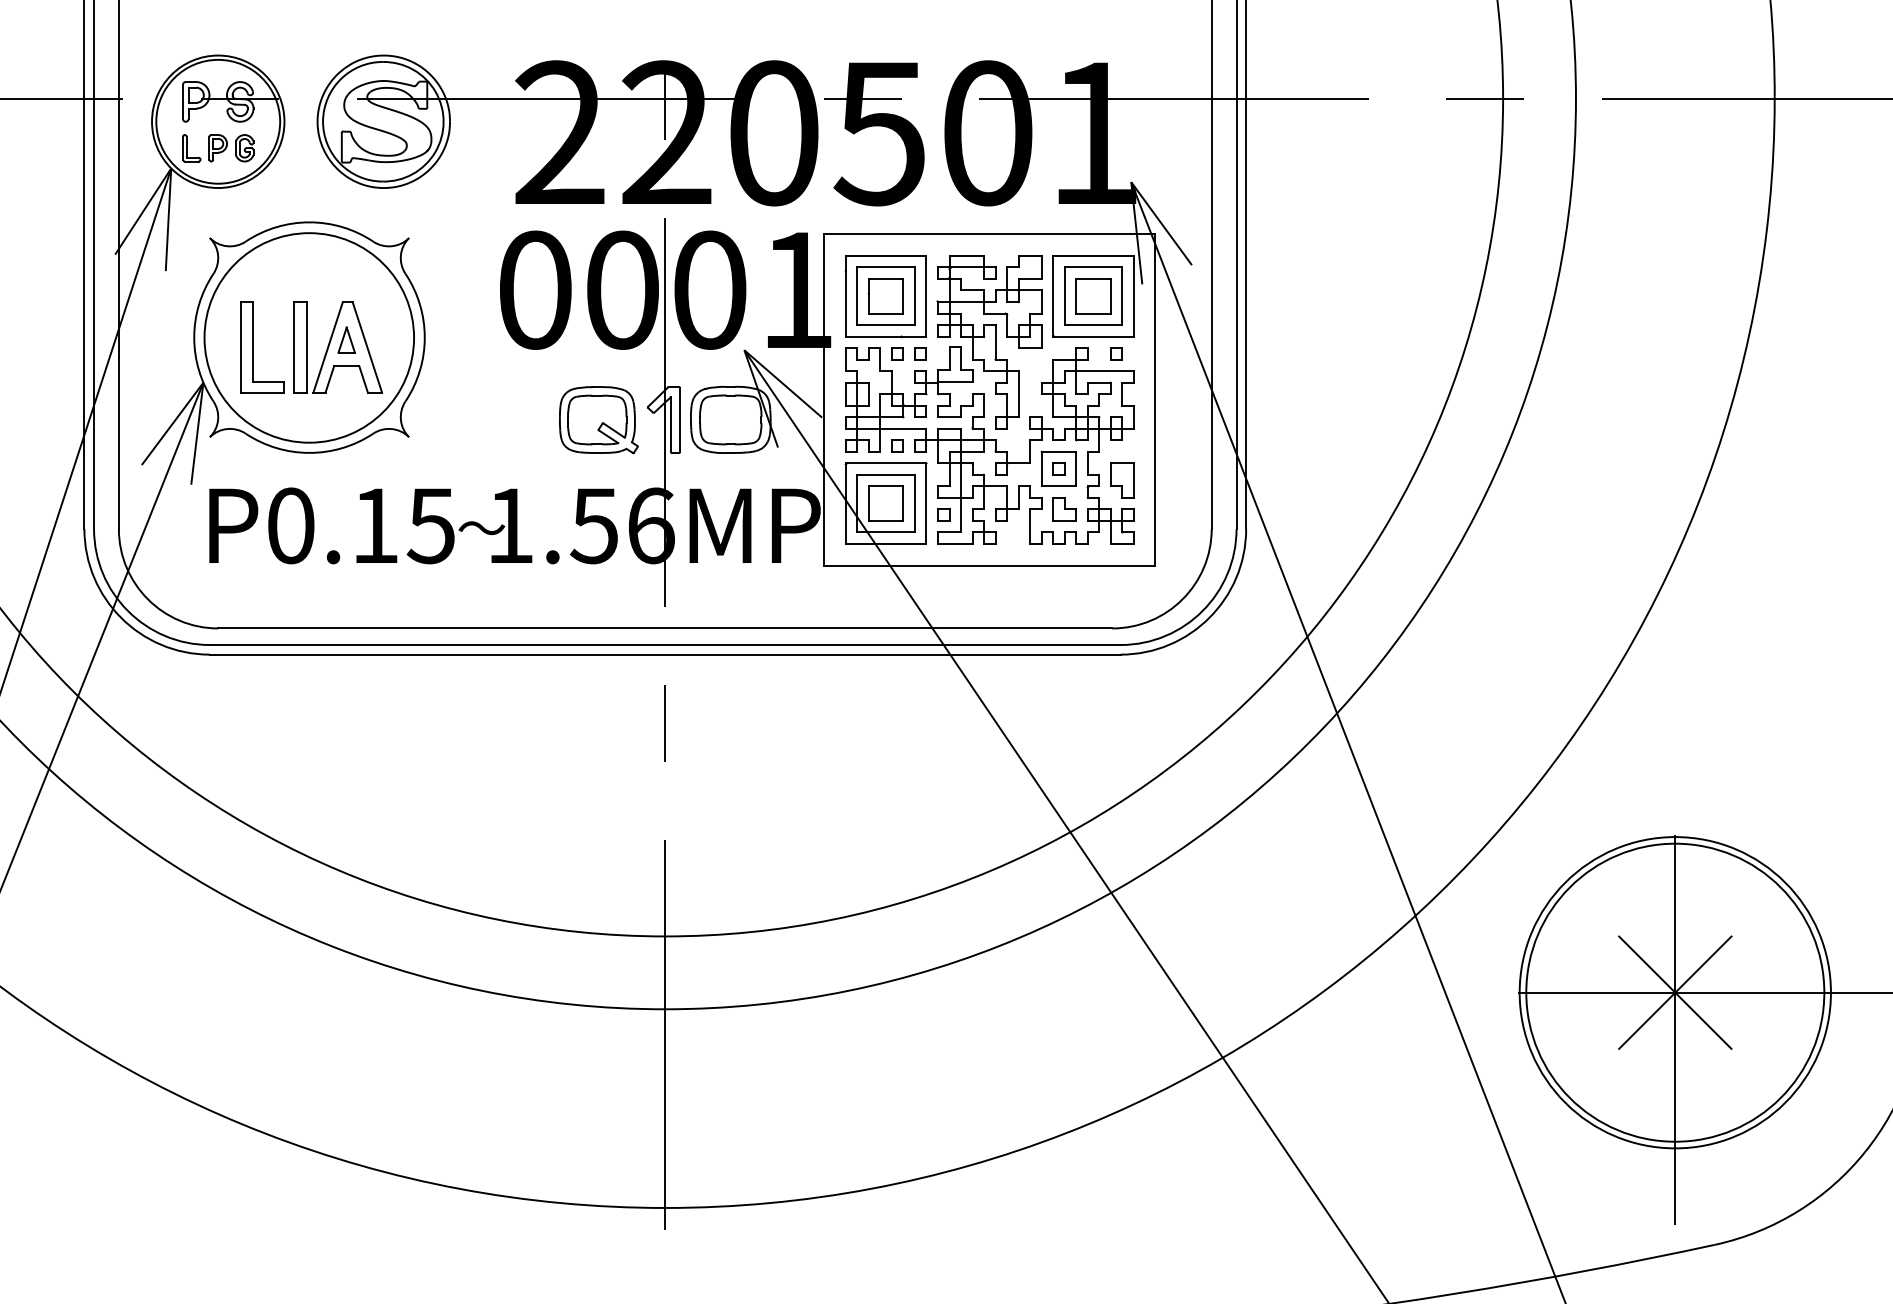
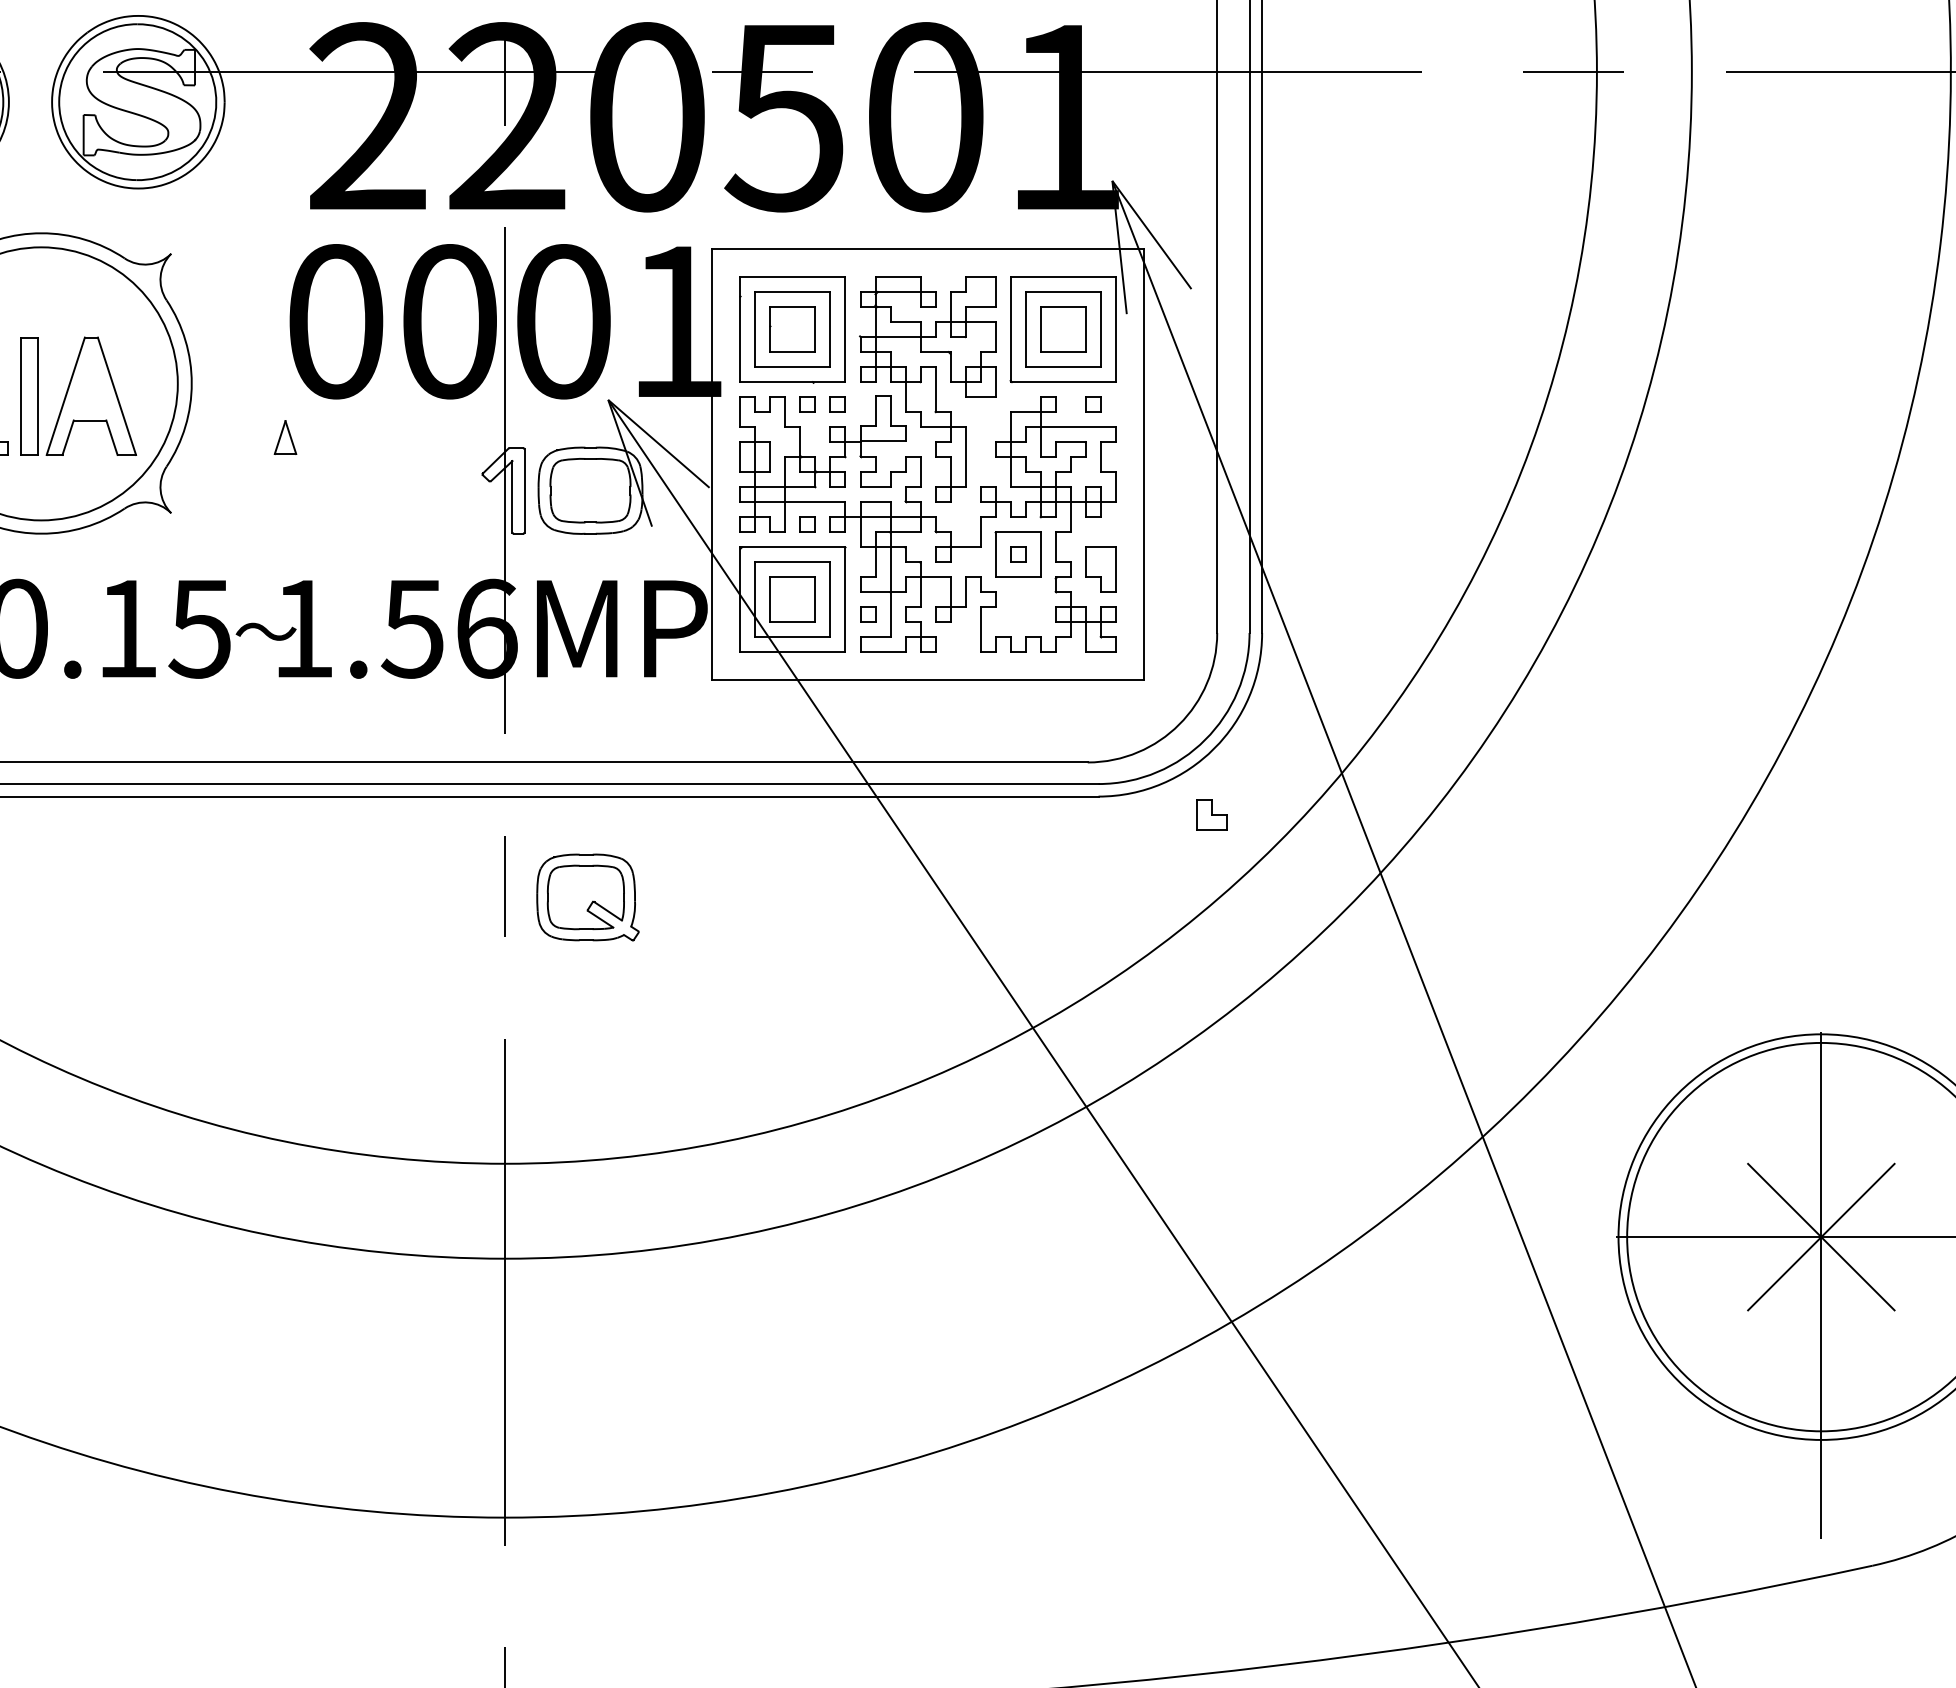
part: (346, 339) -> (285, 436), moved
part: (598, 419) -> (587, 896), moved
part: (1064, 509) -> (1211, 814), moved

